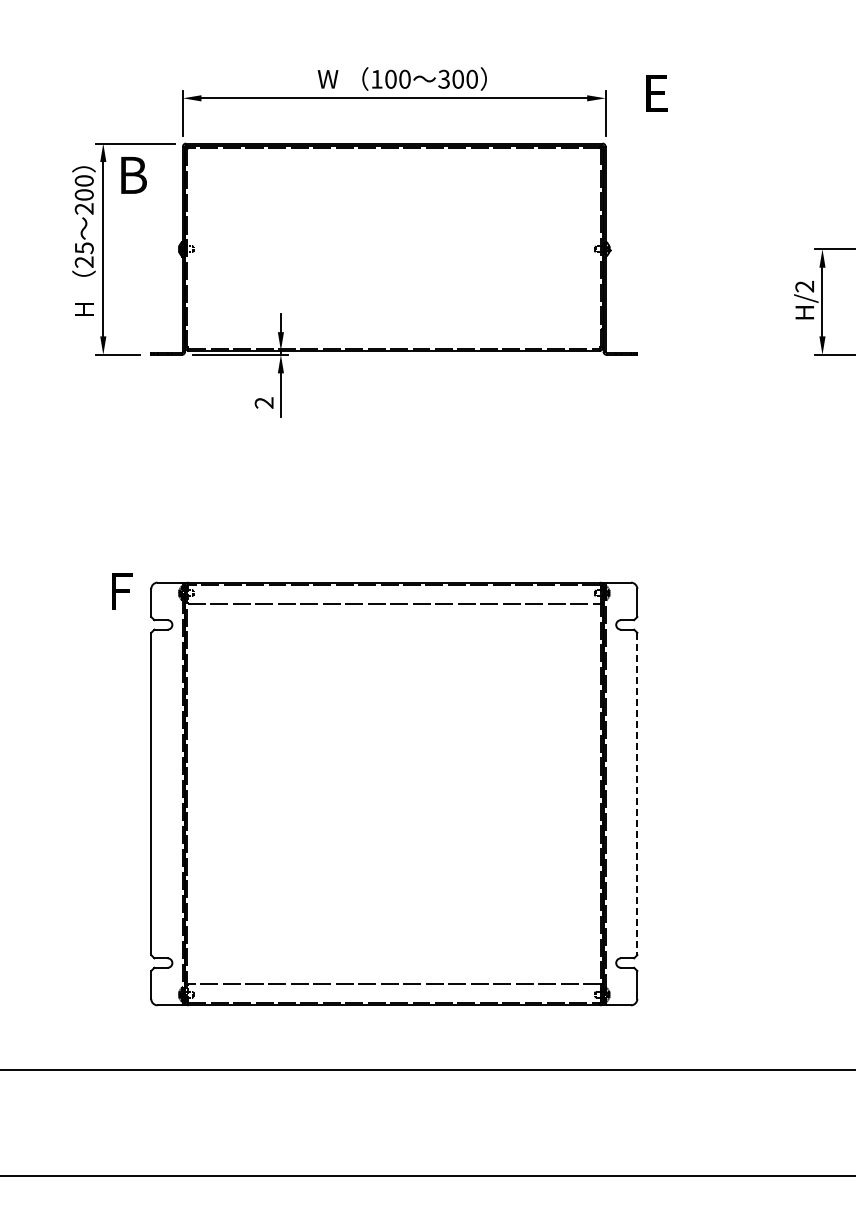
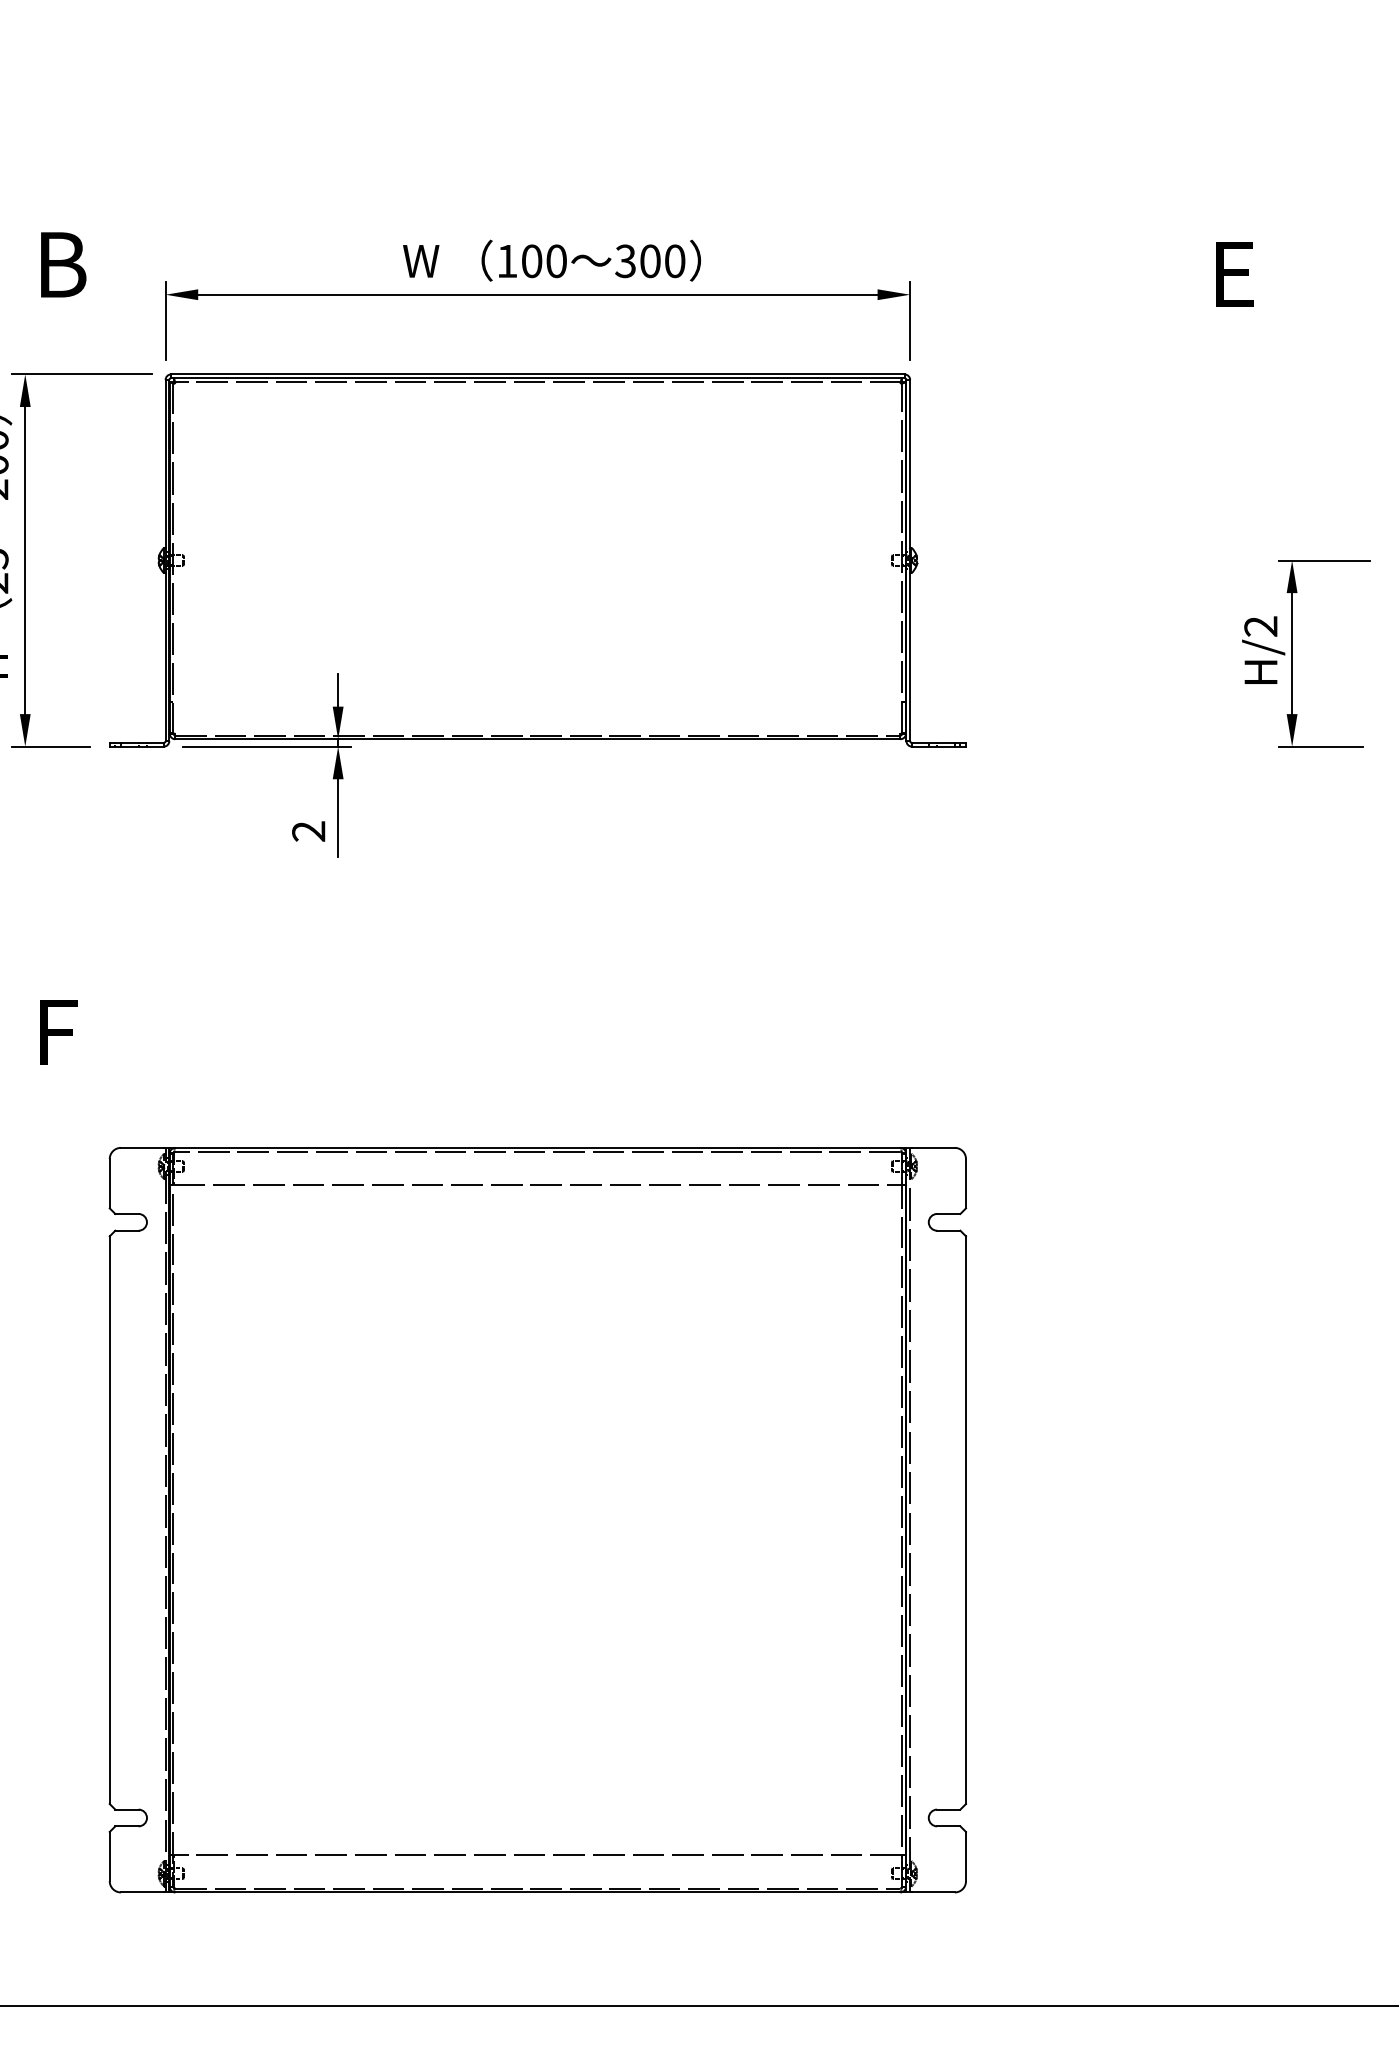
text: (656, 93) -> (1234, 273), moved
text: (133, 175) -> (62, 265), moved
text: (122, 591) -> (59, 1033), moved
line: (637, 794) -> (966, 1521), dashed -> solid

